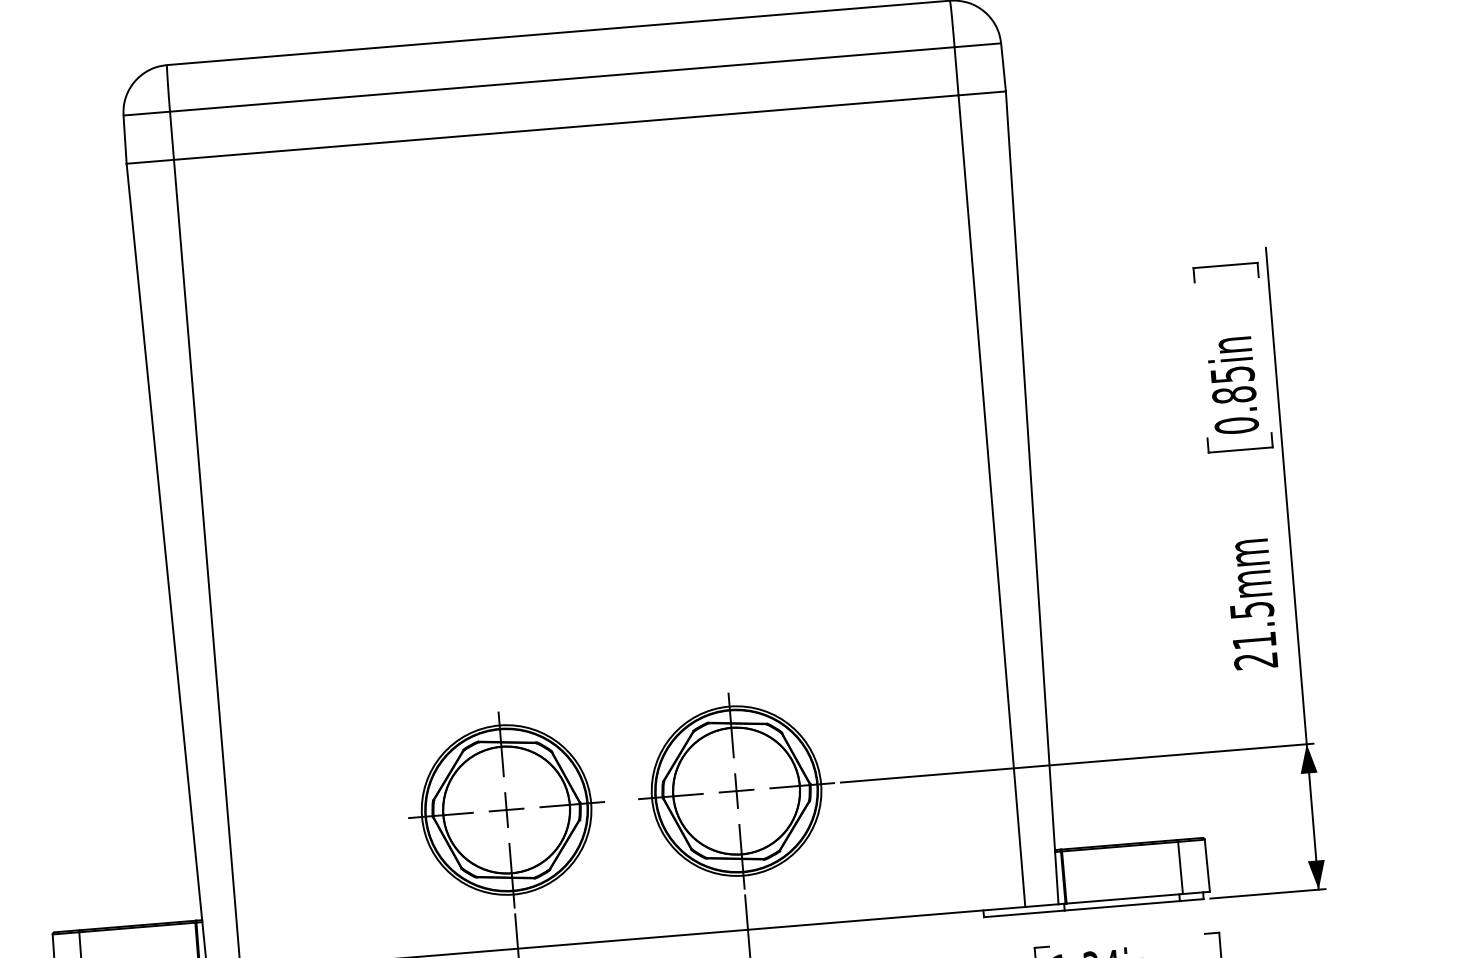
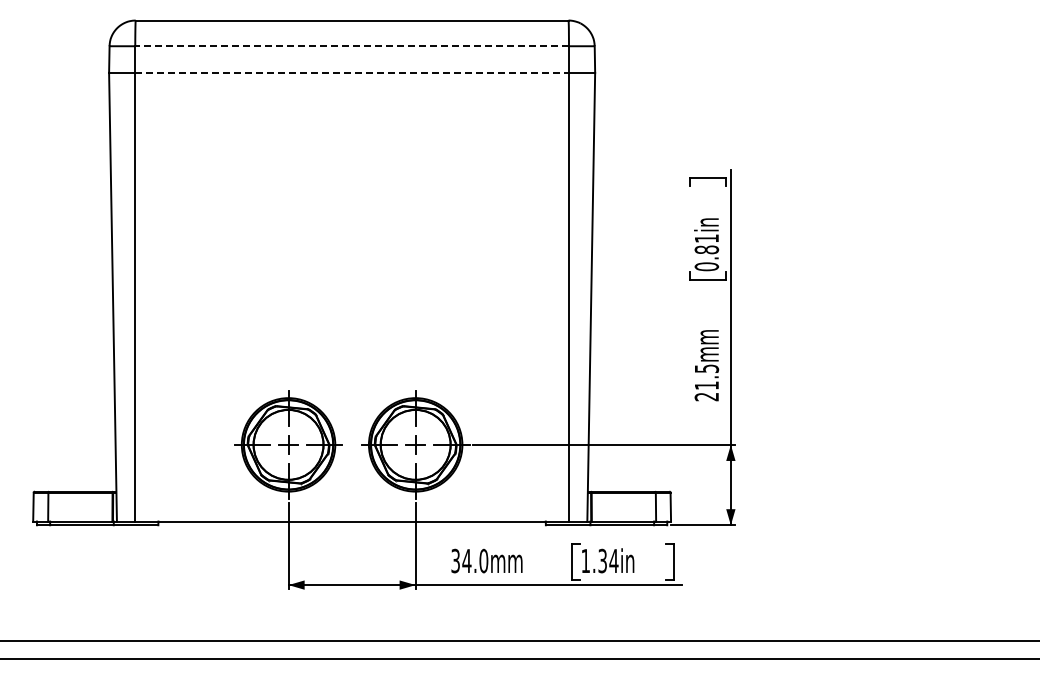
line: (563, 79) -> (352, 46), solid -> dashed
line: (566, 126) -> (352, 72), solid -> dashed
text: (1233, 374) -> (707, 238), 0.85in -> 0.81in

